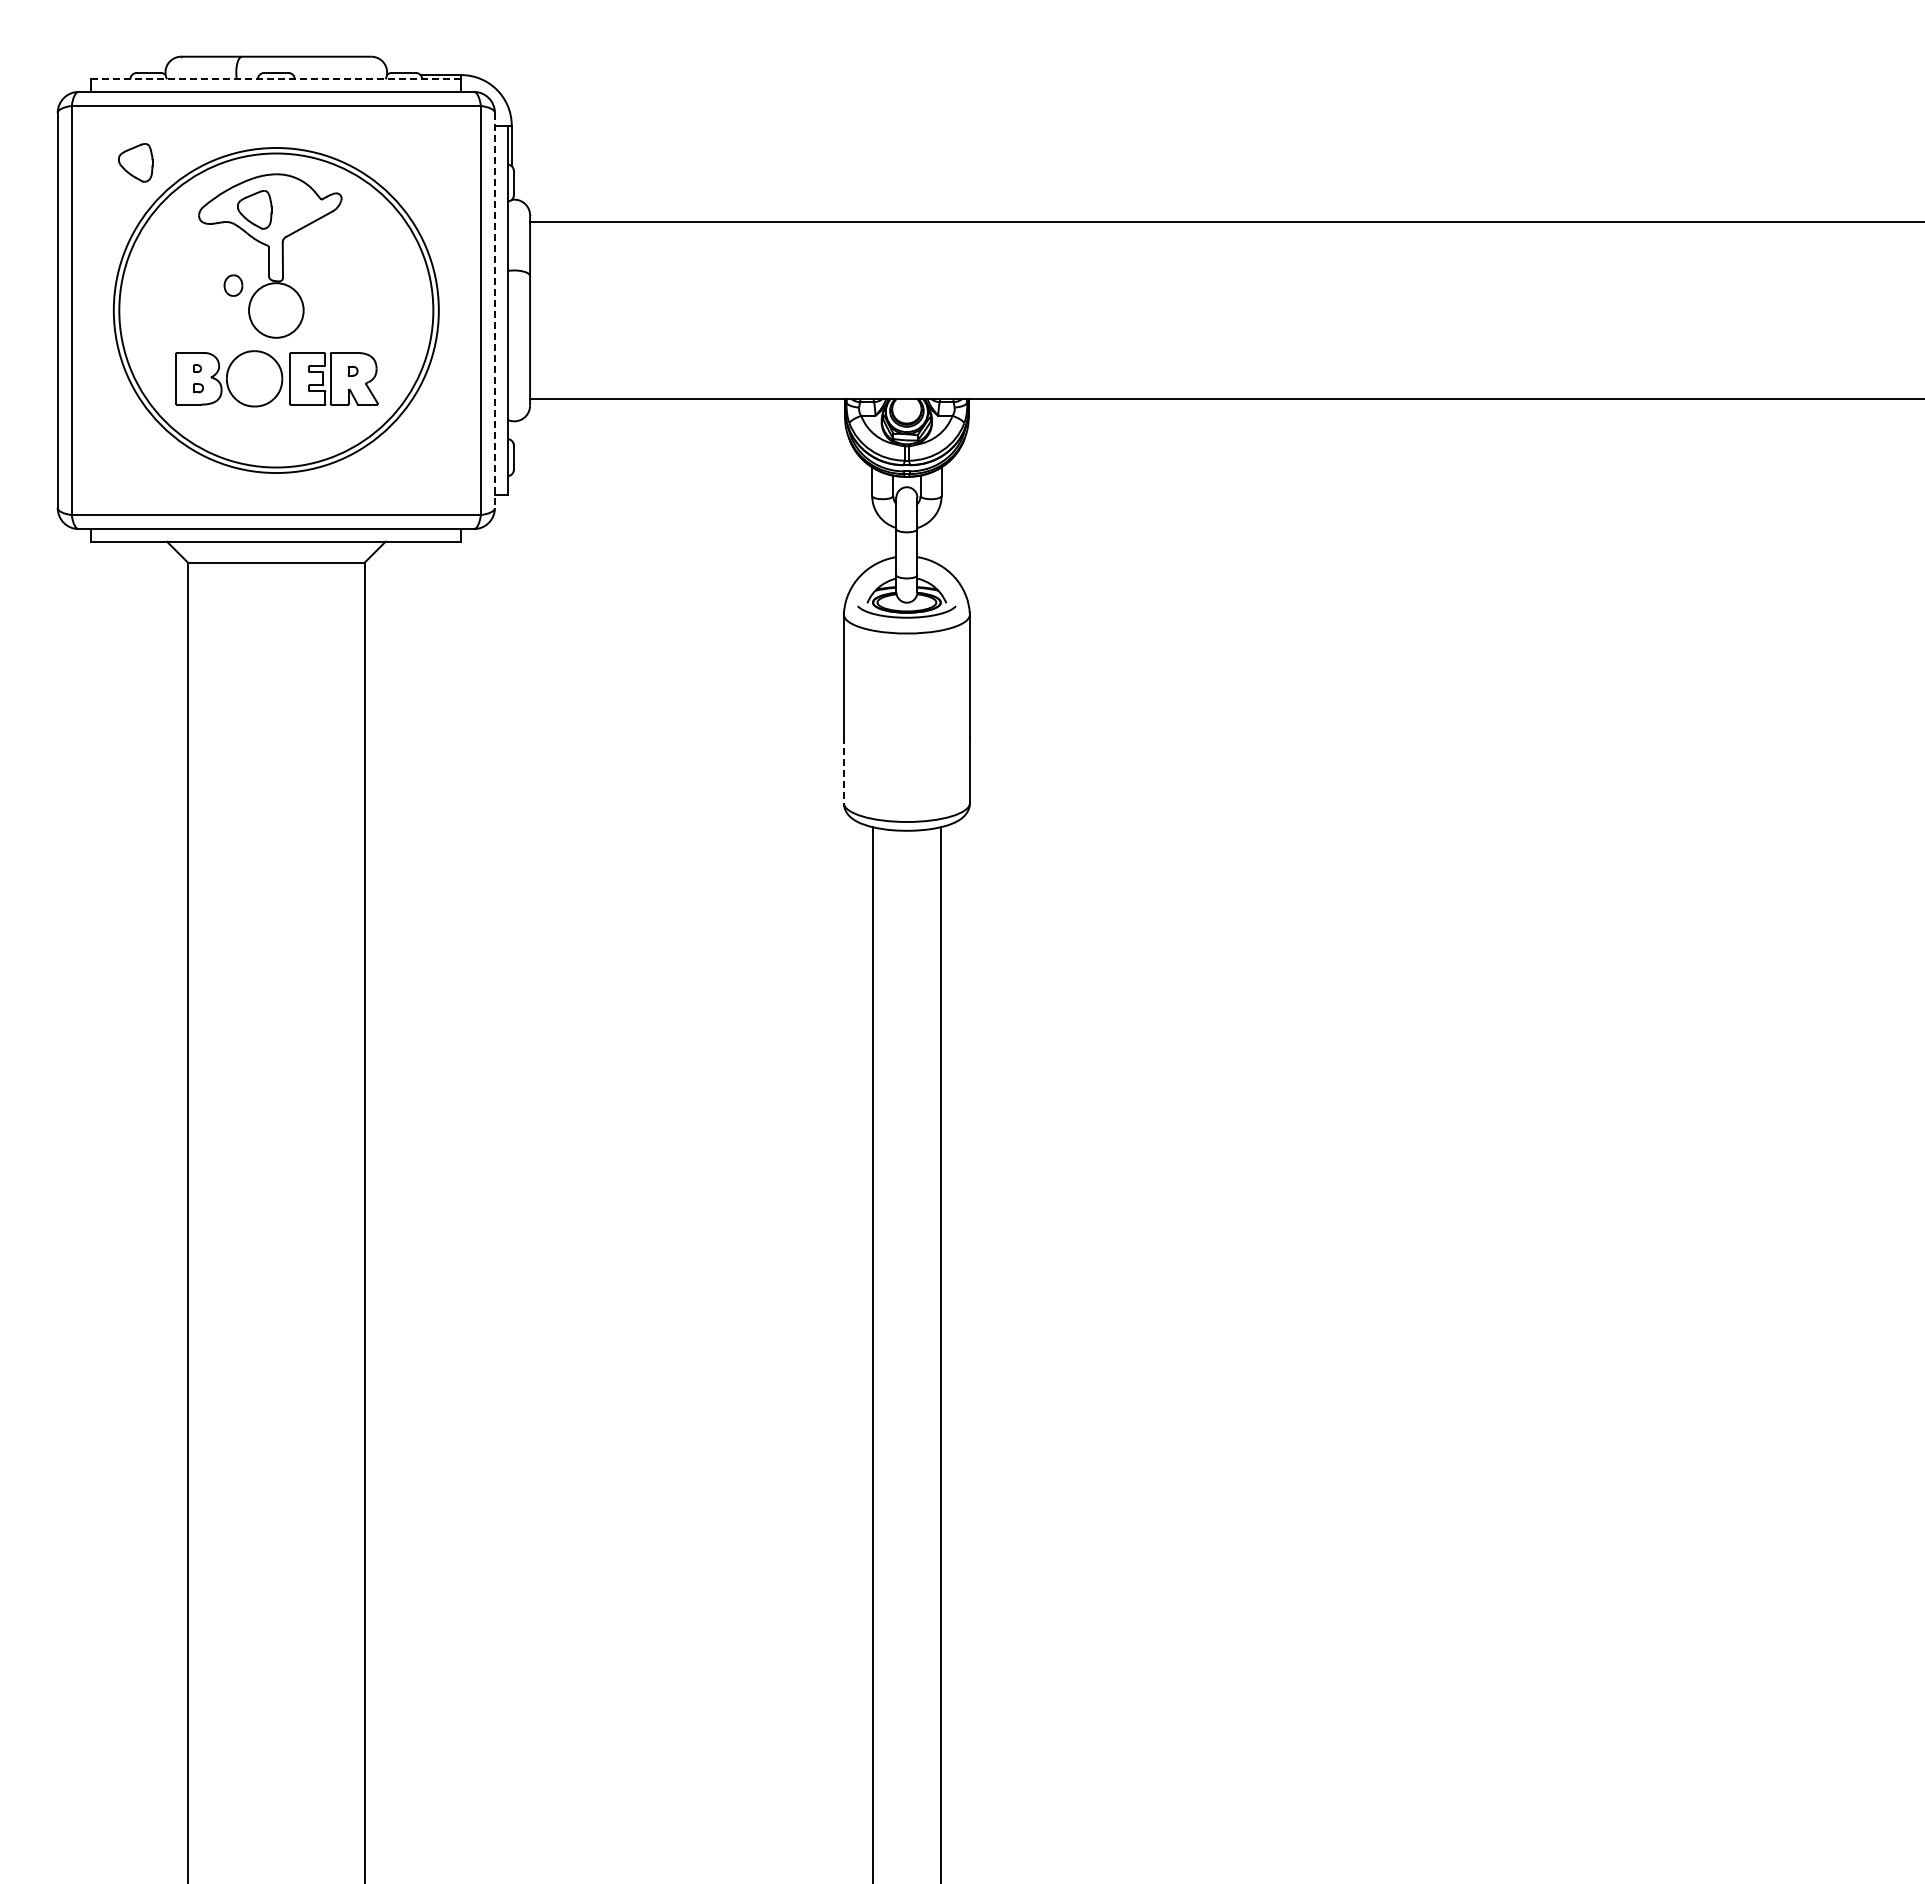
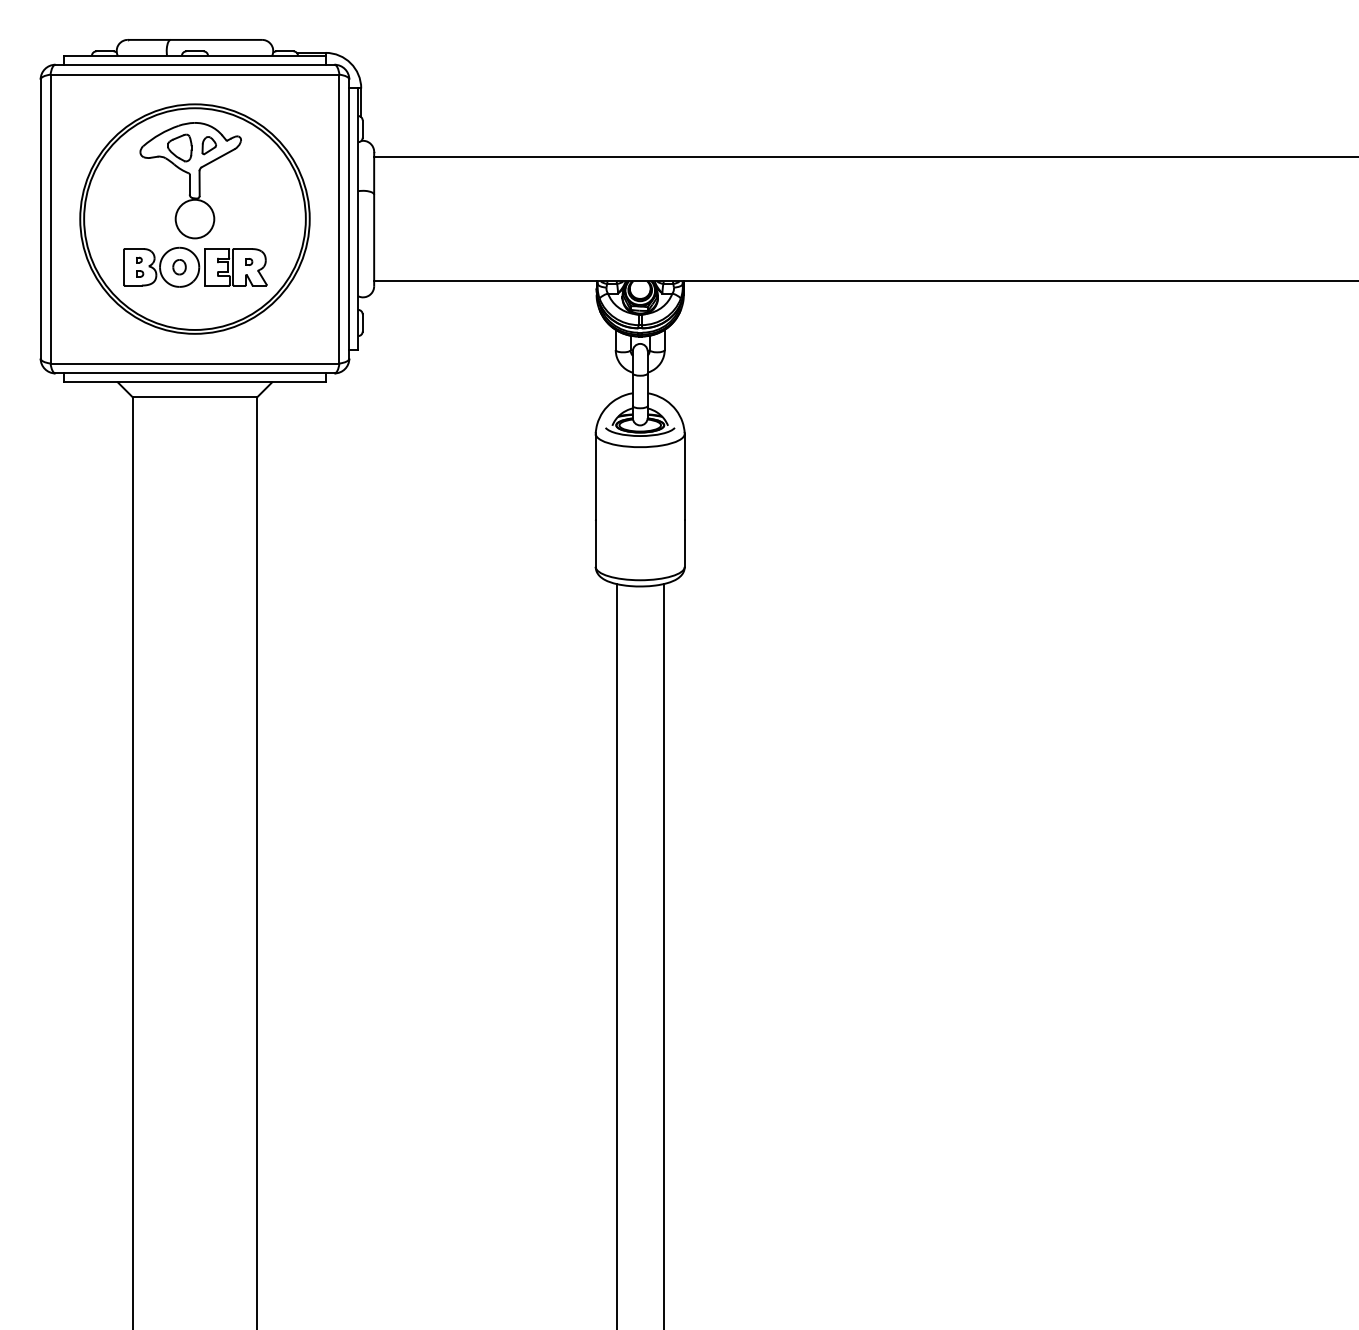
line: (276, 79) -> (195, 55), dashed -> solid
part: (135, 162) -> (95, 114), removed
part: (296, 206) -> (209, 145), added
part: (233, 285) -> (179, 267), moved
line: (494, 310) -> (349, 219), dashed -> solid
line: (843, 770) -> (595, 543), dashed -> solid

